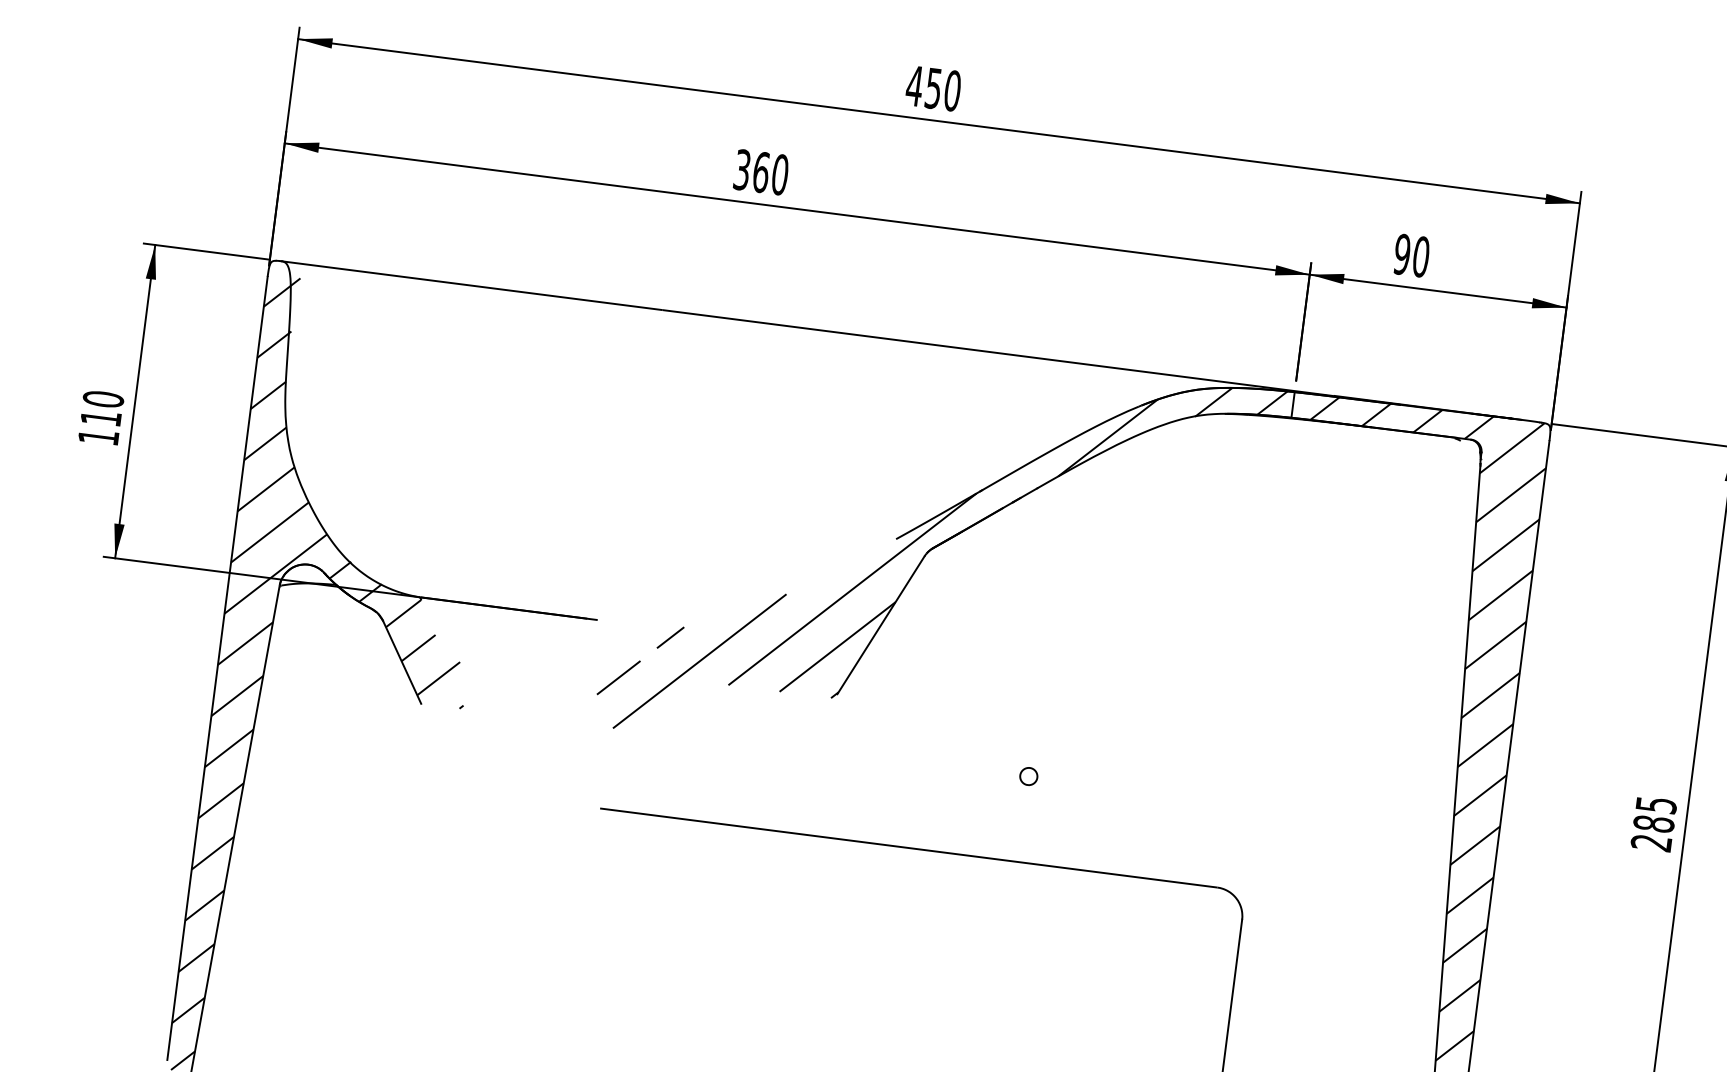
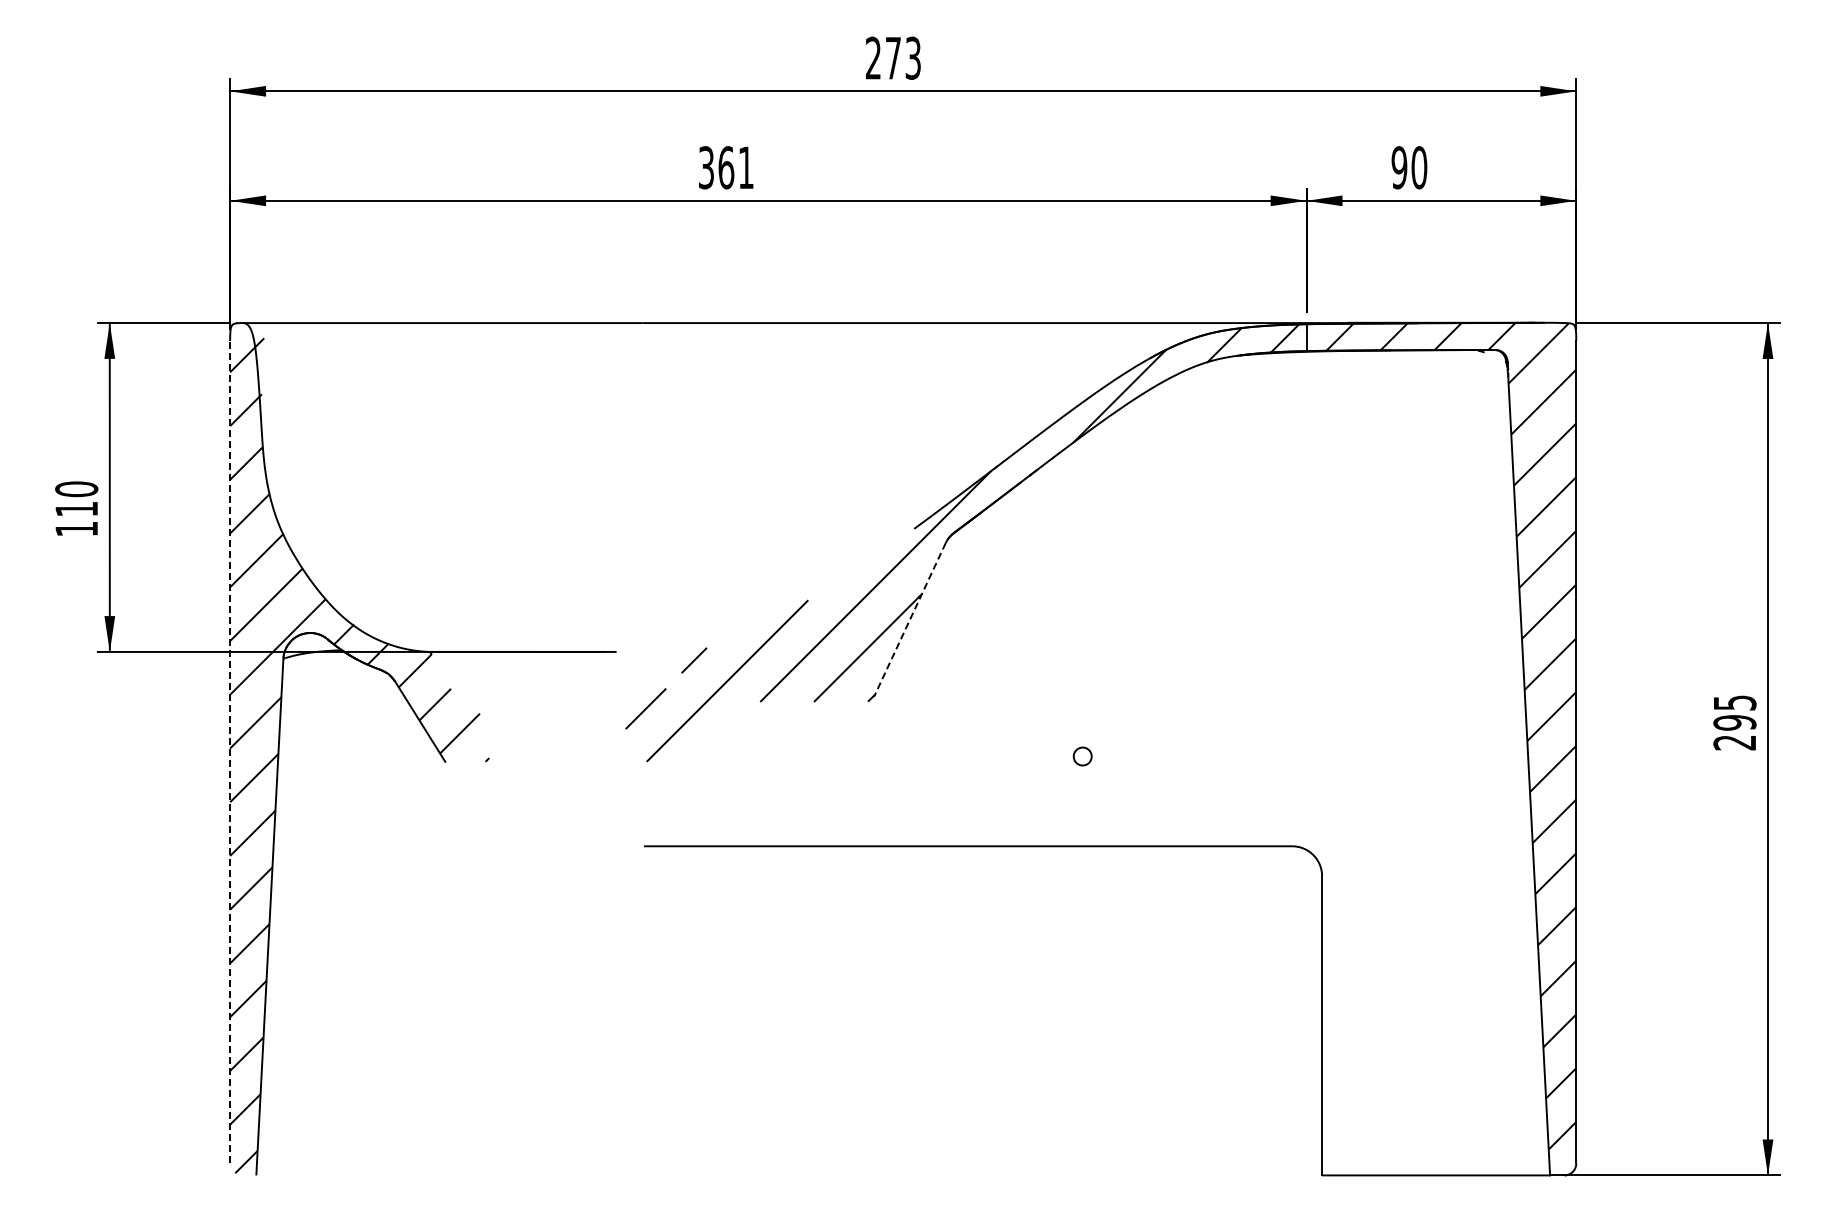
text: (933, 87) -> (893, 57), 450 -> 273
text: (780, 174) -> (746, 167), 360 -> 361
line: (880, 624) -> (909, 619), solid -> dashed
line: (217, 667) -> (230, 751), solid -> dashed
text: (1653, 823) -> (1734, 722), 285 -> 295

